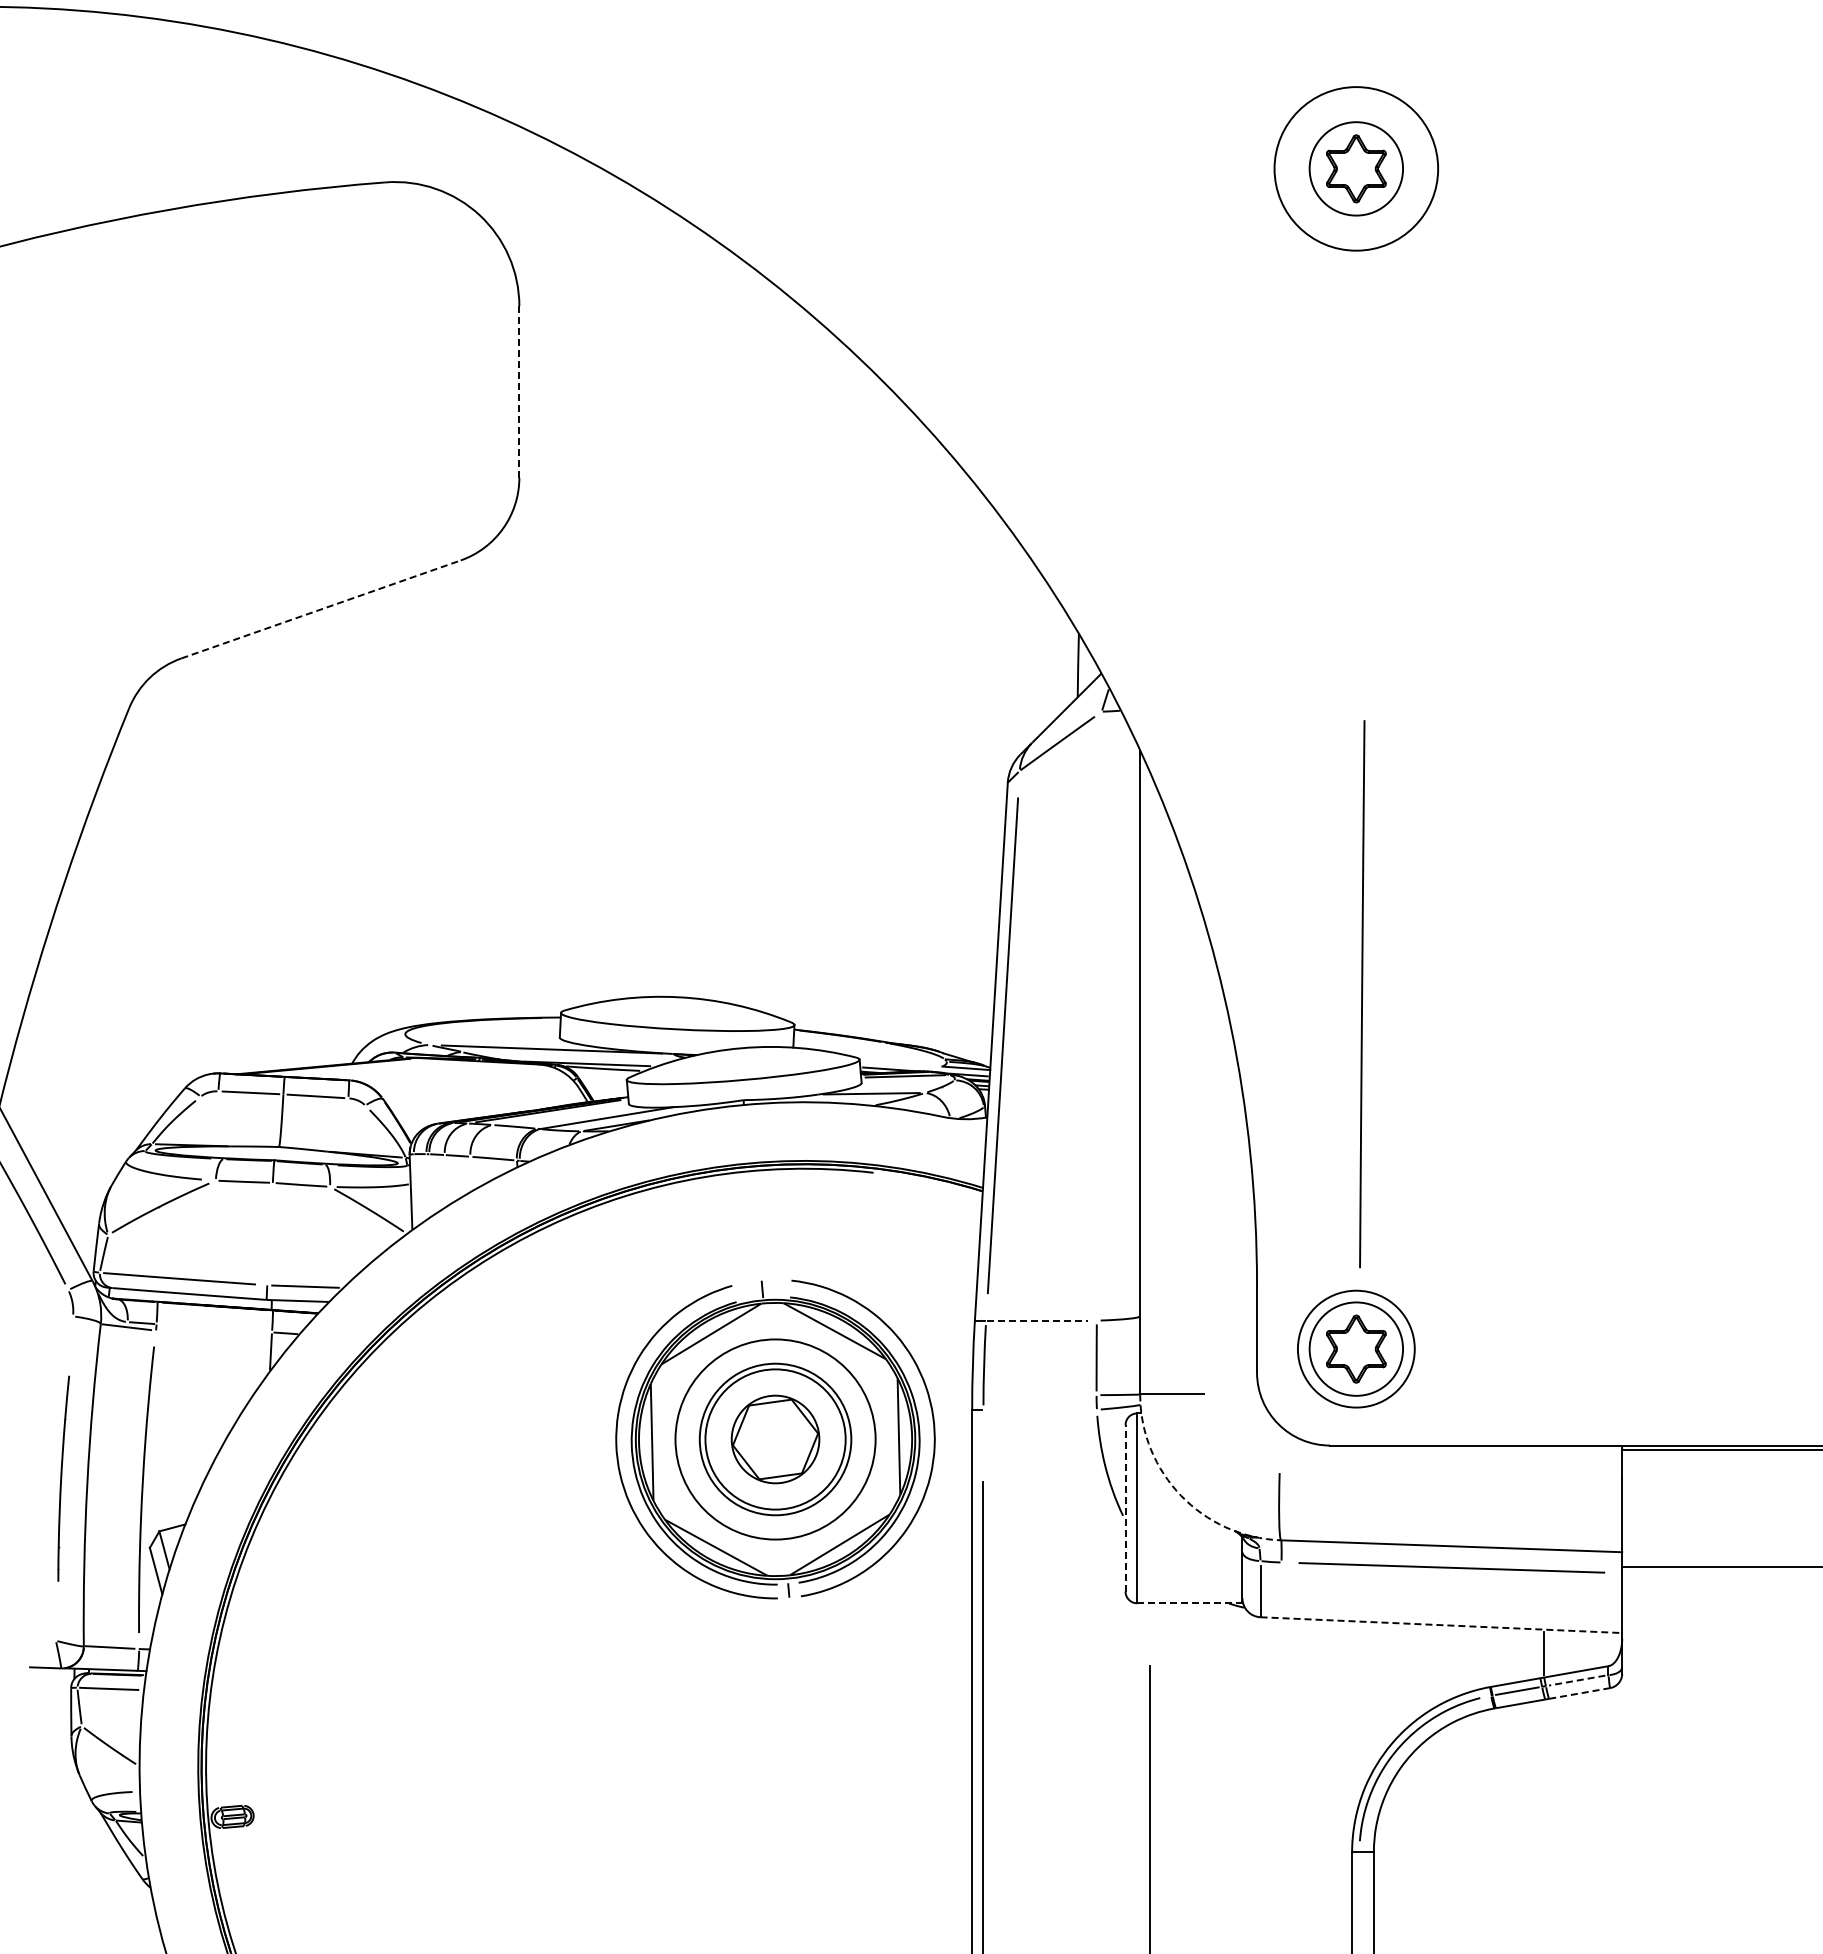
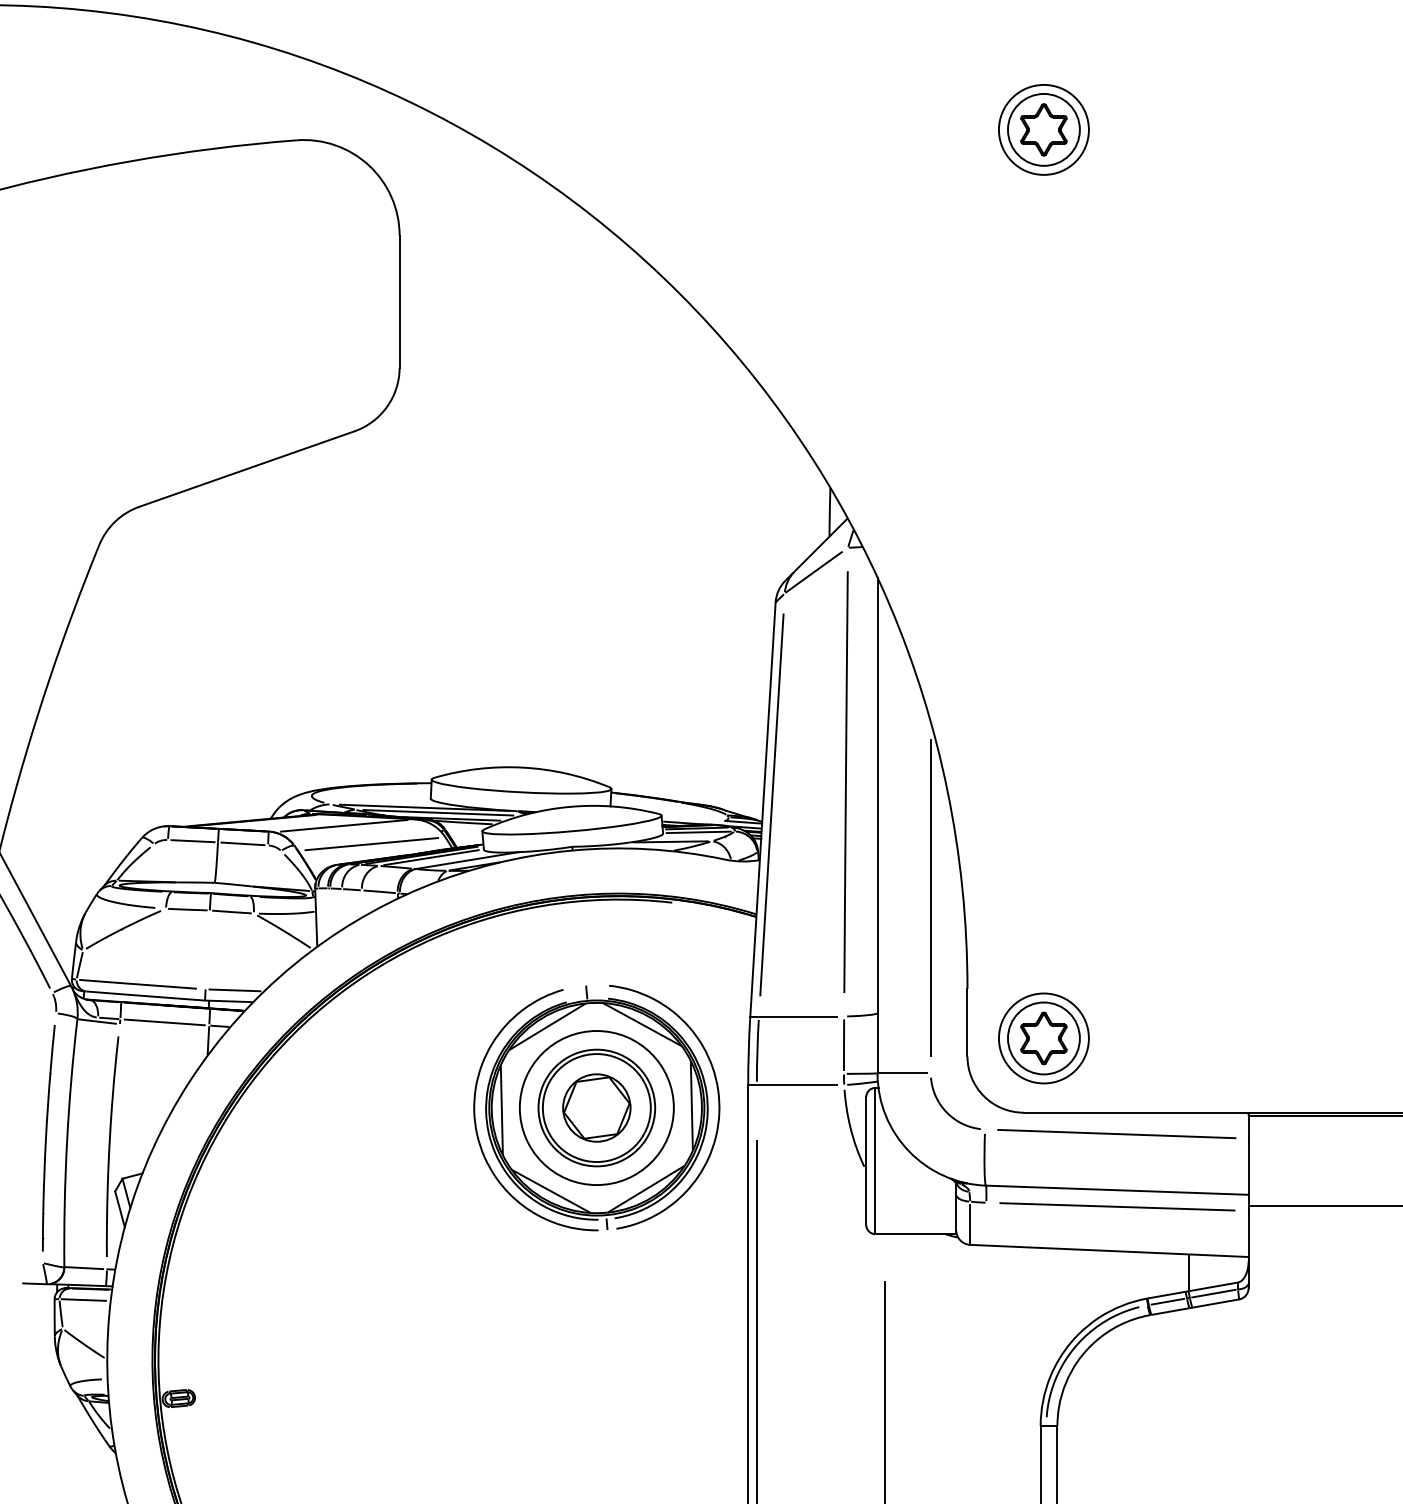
circle: (1355, 168) -> (1043, 129), size x0.71
line: (519, 391) -> (399, 301), dashed -> solid
line: (321, 609) -> (247, 469), dashed -> solid
line: (1362, 994) -> (846, 782), moved
line: (569, 1055) -> (438, 812), added
line: (447, 1072) -> (344, 825), added
line: (907, 1081) -> (698, 832), added
line: (483, 1096) -> (372, 843), added
line: (560, 1113) -> (431, 857), added
line: (1209, 1166) -> (930, 897), added
line: (1037, 1320) -> (798, 1016), dashed -> solid
line: (214, 1328) -> (164, 1022), added
line: (1035, 1409) -> (796, 1084), added
arc: (1230, 1444) -> (947, 1111), added
line: (1450, 1472) -> (1116, 1133), added
part: (63, 1478) -> (48, 1138), size x1.43
arc: (1181, 1495) -> (909, 1151), dashed -> solid
line: (1125, 1507) -> (866, 1160), dashed -> solid
line: (1189, 1603) -> (915, 1234), dashed -> solid
line: (1441, 1625) -> (1109, 1251), dashed -> solid
line: (1577, 1680) -> (1214, 1293), dashed -> solid
line: (1579, 1693) -> (1215, 1303), dashed -> solid

